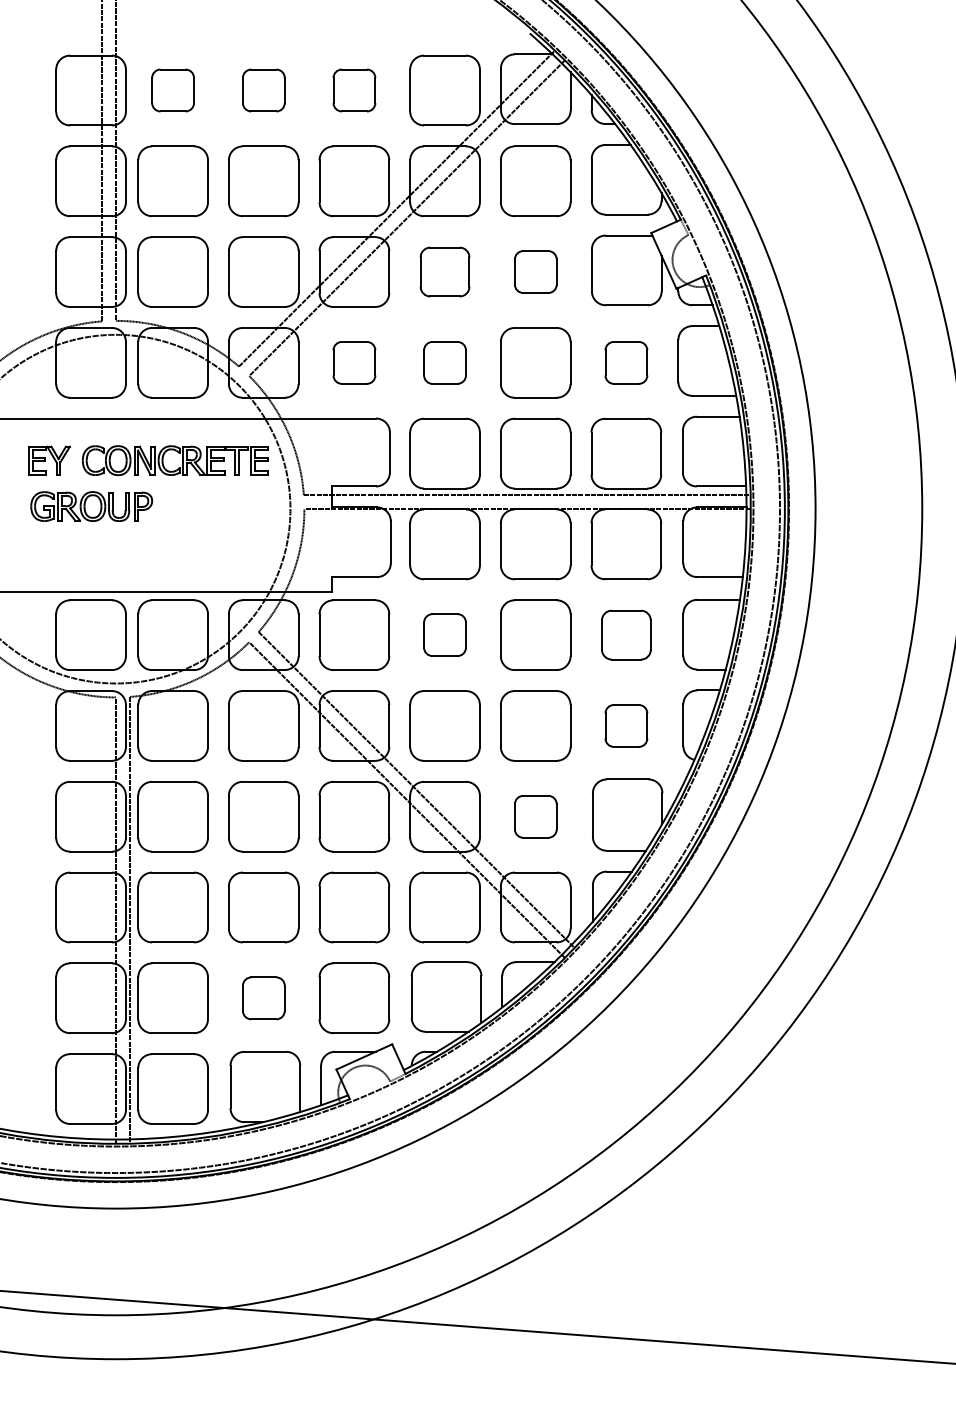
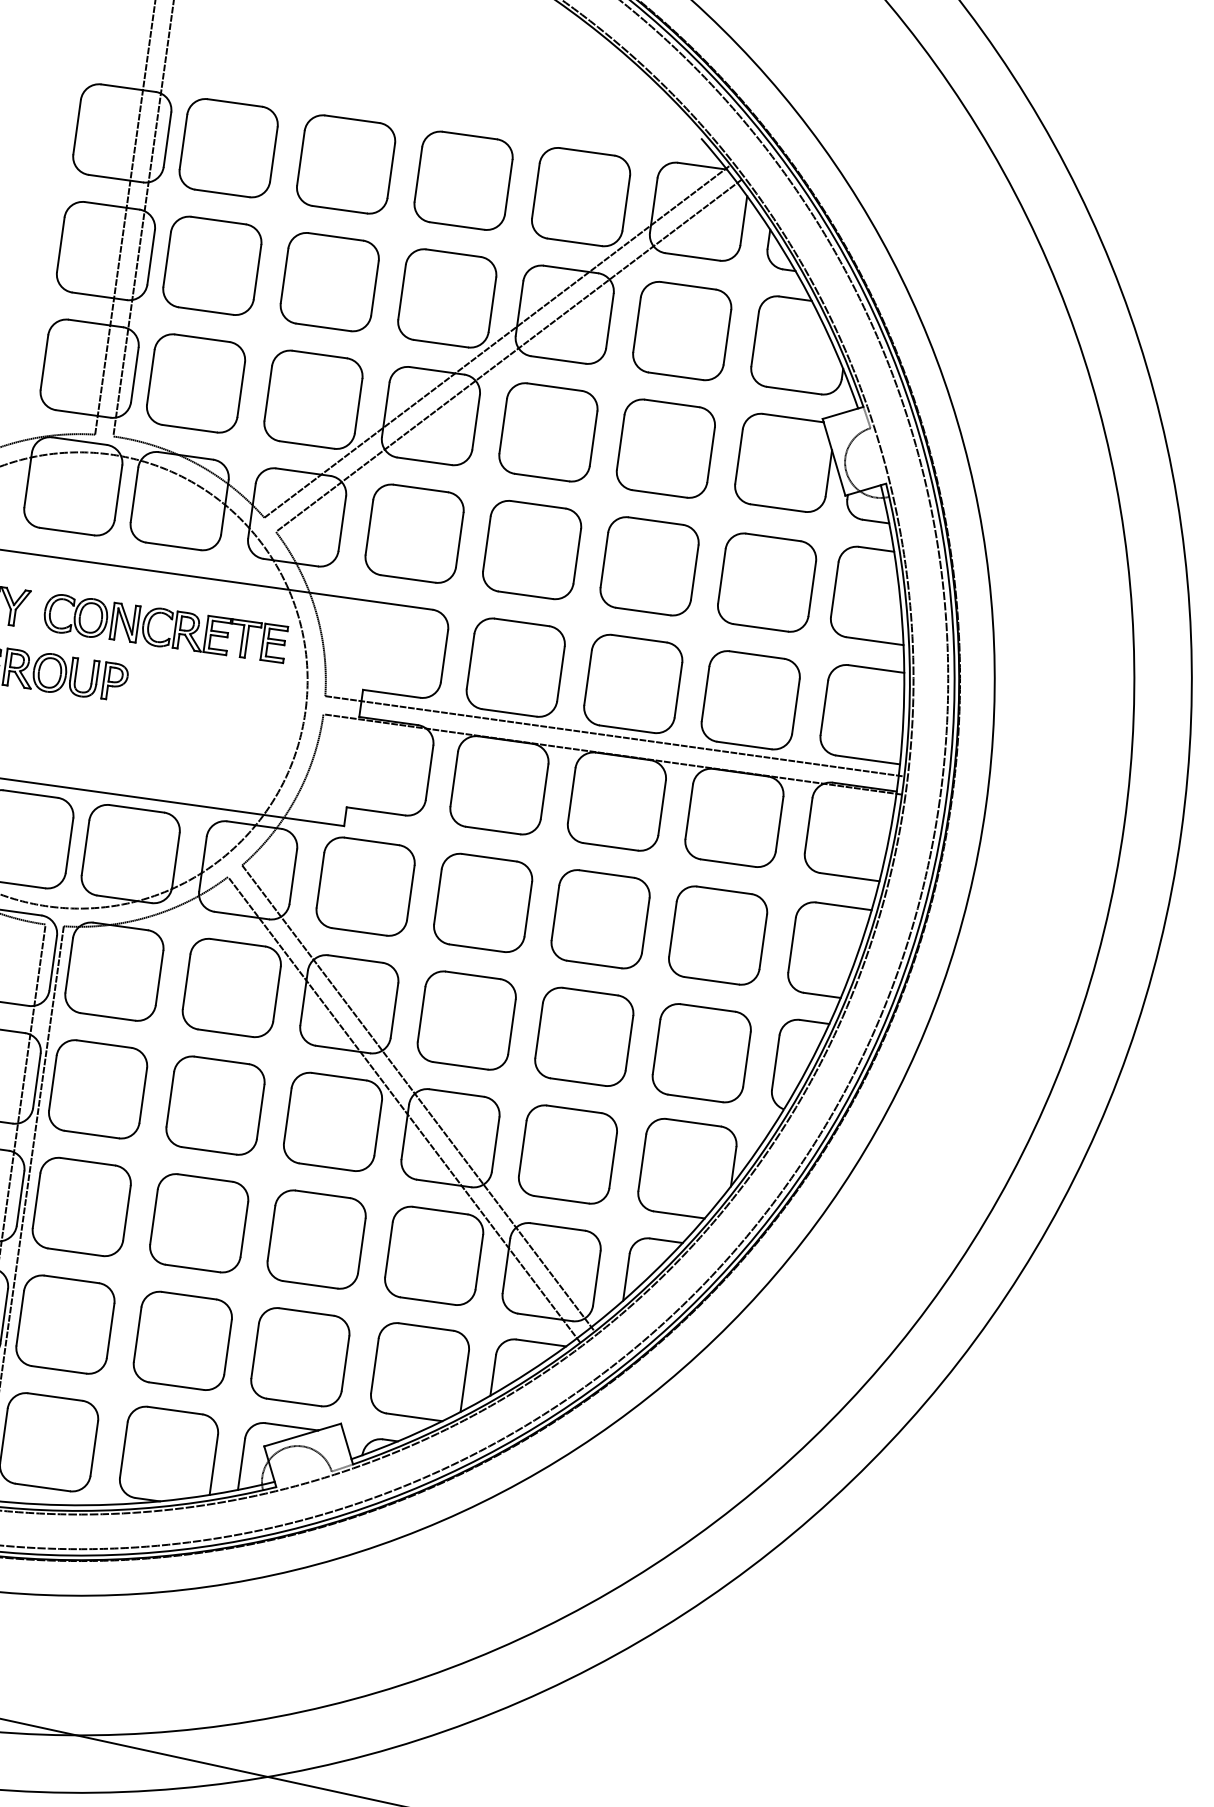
part: (172, 90) -> (227, 148), size x1.67
part: (263, 90) -> (345, 164), size x1.67
part: (354, 90) -> (463, 180), size x1.67
part: (444, 271) -> (547, 431), size x1.43
part: (535, 271) -> (665, 447), size x1.67
part: (354, 362) -> (414, 533), size x1.67
part: (444, 362) -> (531, 549), size x1.67
part: (626, 362) -> (767, 582), size x1.67
part: (444, 634) -> (482, 901), size x1.67
part: (626, 634) -> (718, 934), size x1.43
part: (626, 725) -> (702, 1052), size x1.67
part: (535, 816) -> (567, 1154), size x1.67
part: (263, 998) -> (182, 1341), size x1.67

